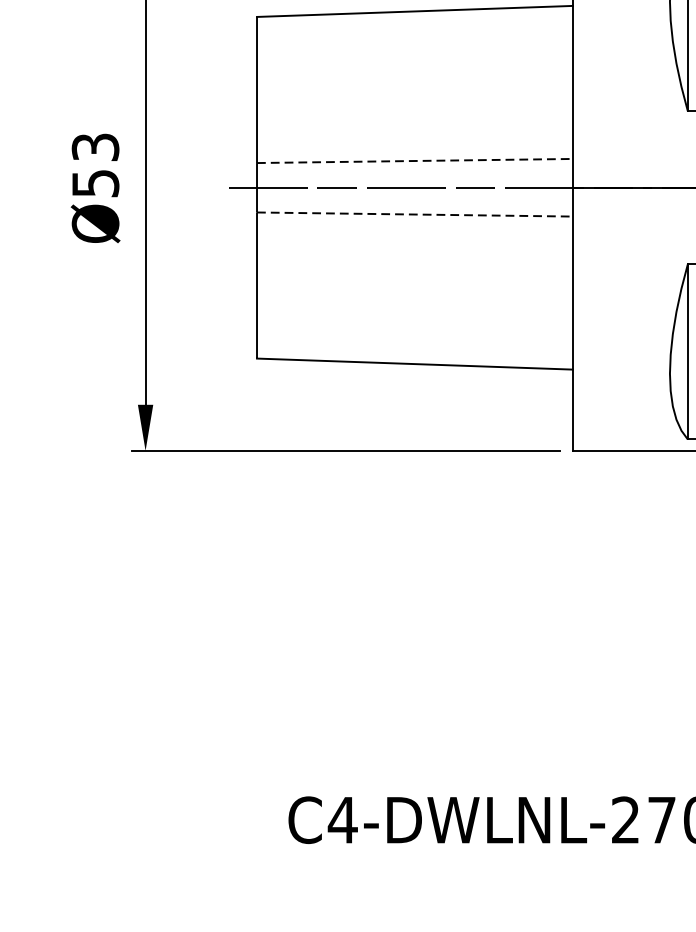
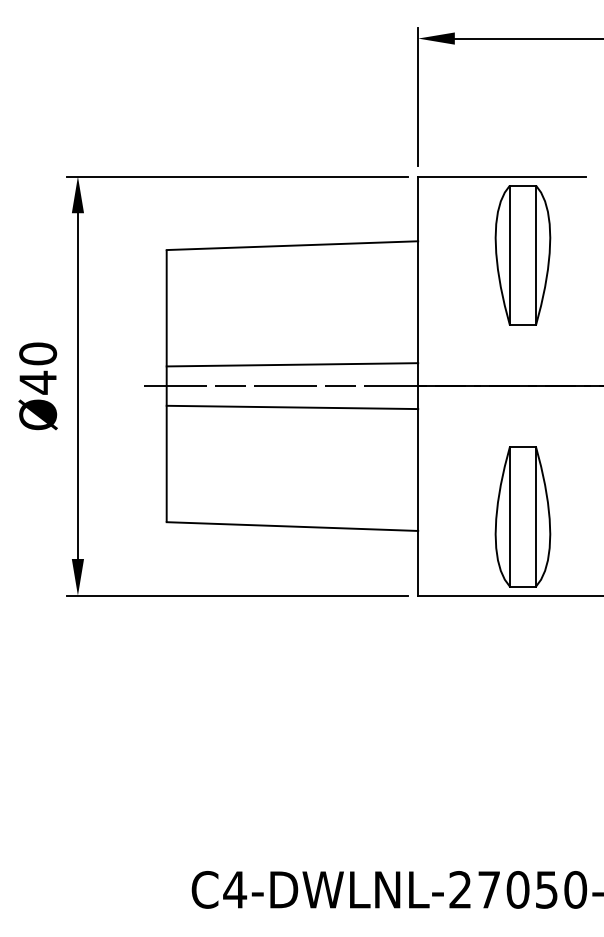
line: (414, 160) -> (292, 364), dashed -> solid
text: (96, 165) -> (38, 368), Ø53 -> Ø40
line: (414, 214) -> (292, 407), dashed -> solid

